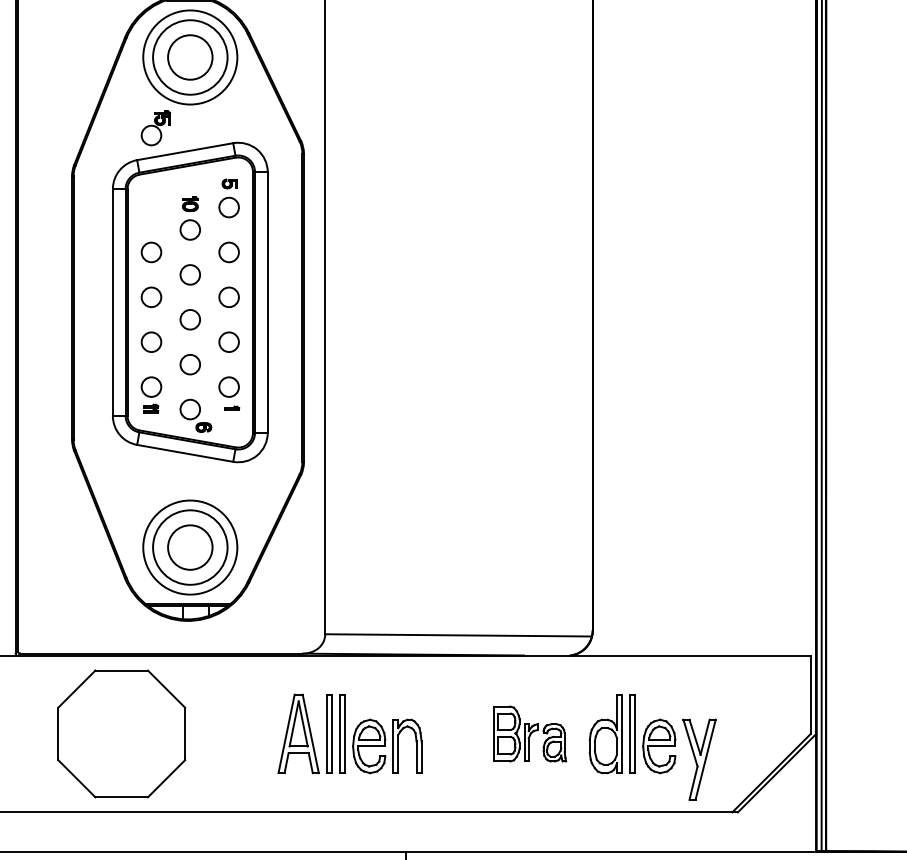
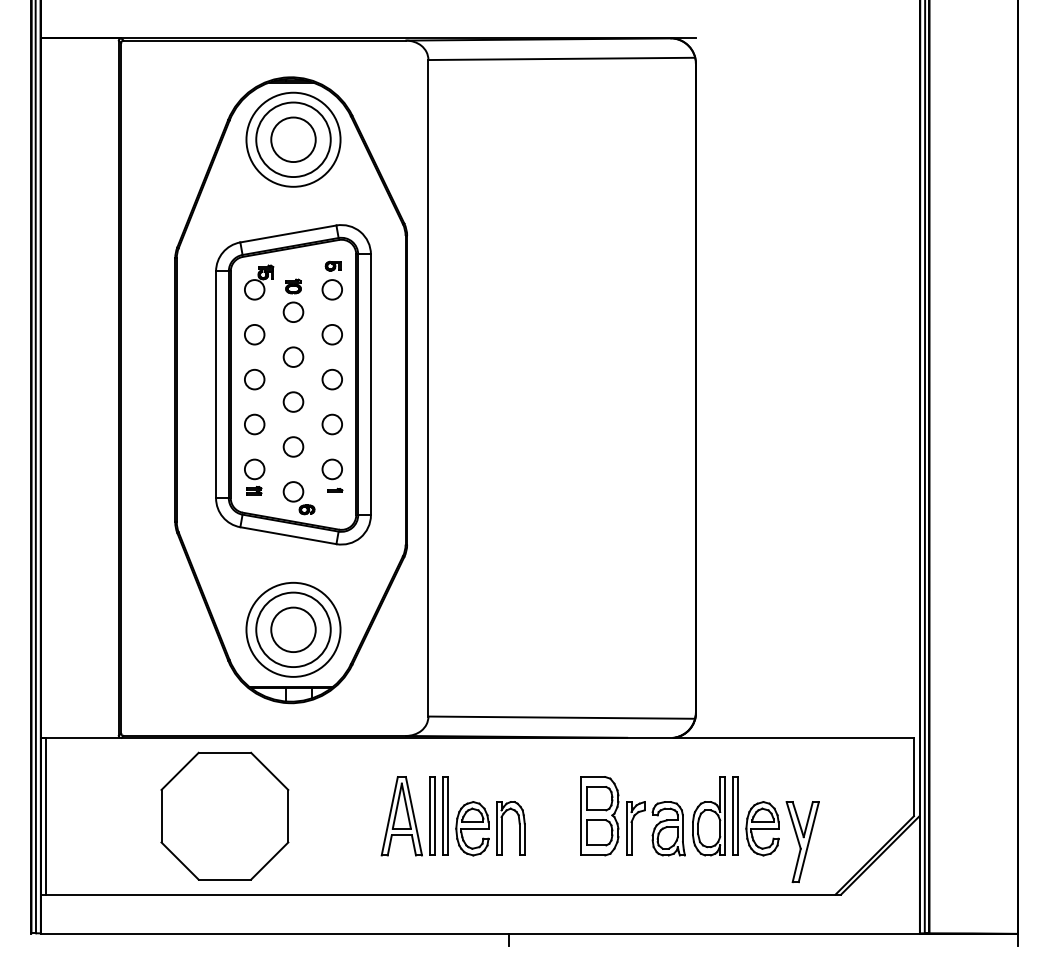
part: (156, 128) -> (259, 282), moved
part: (529, 734) -> (632, 816), size x1.43

